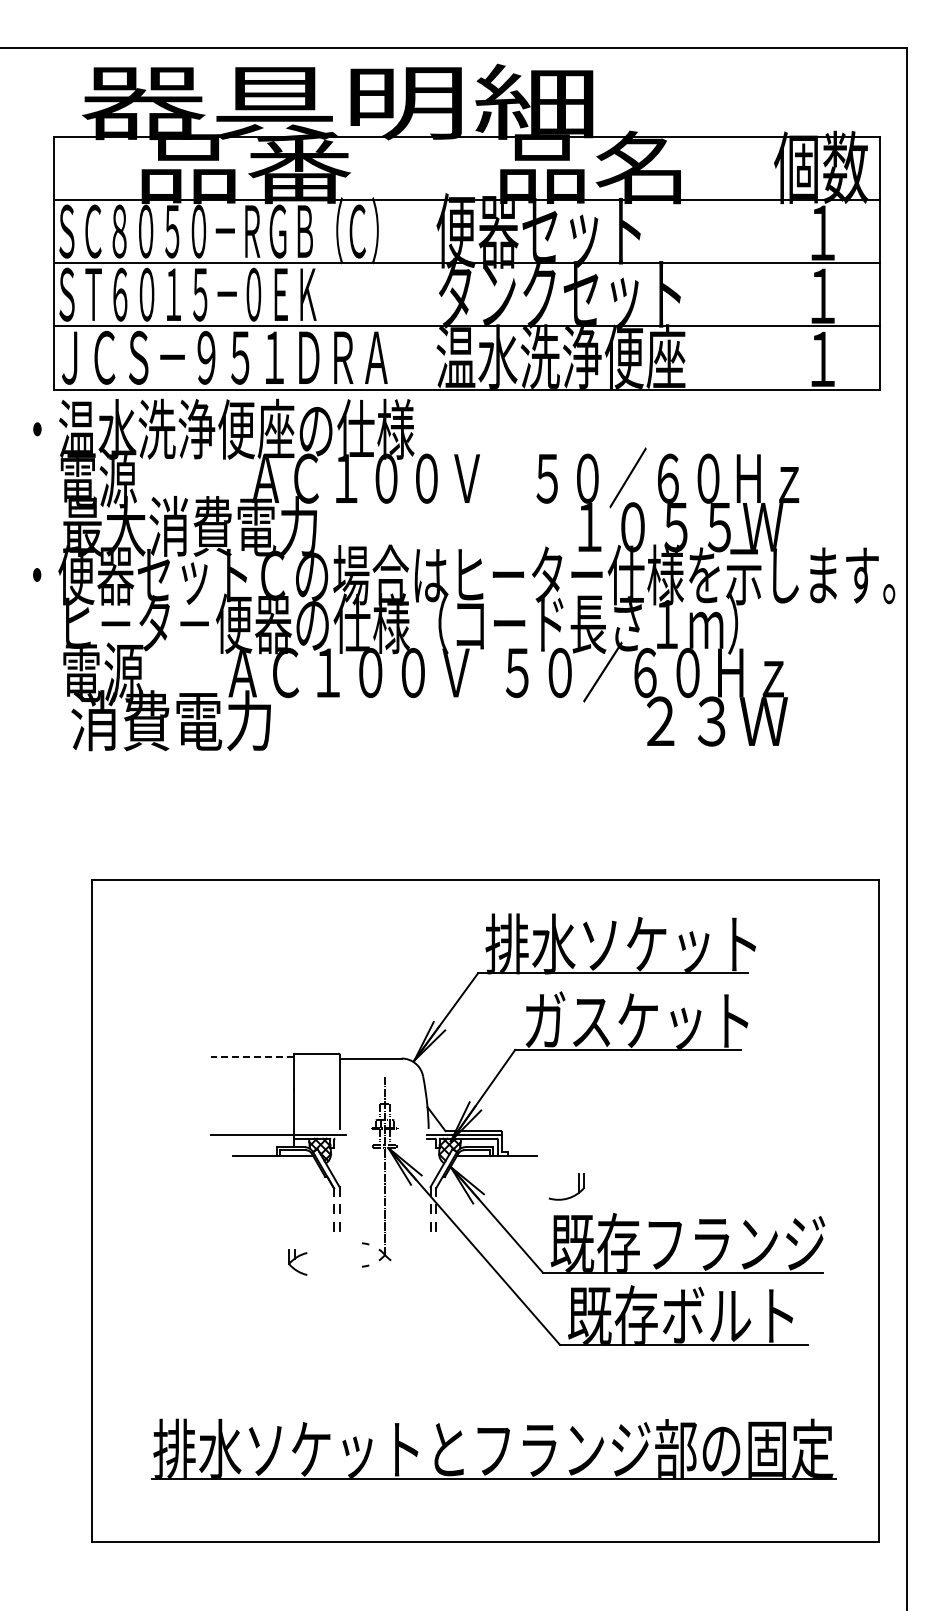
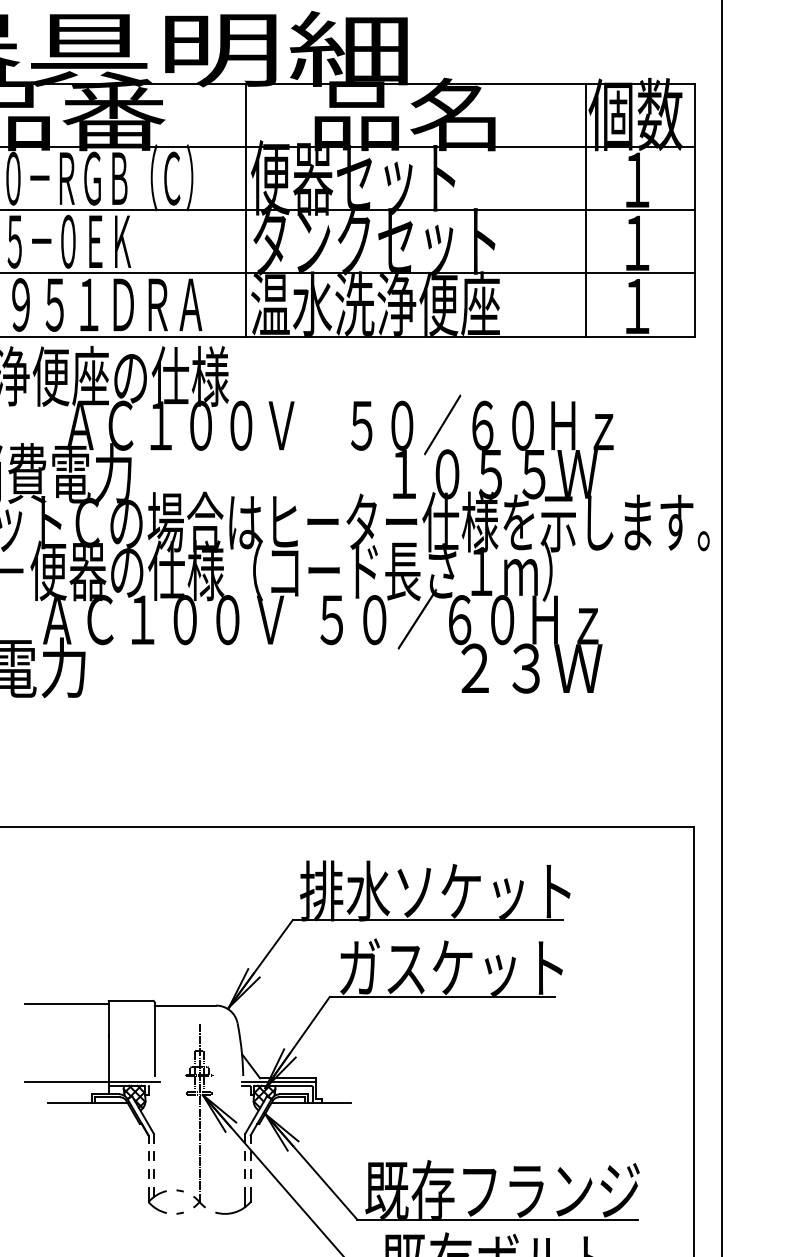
line: (431, 262) -> (246, 209), added
line: (771, 262) -> (586, 209), added
line: (252, 1057) -> (67, 1004), dashed -> solid
part: (570, 1196) -> (237, 1210), moved
part: (297, 1262) -> (157, 1200), moved

